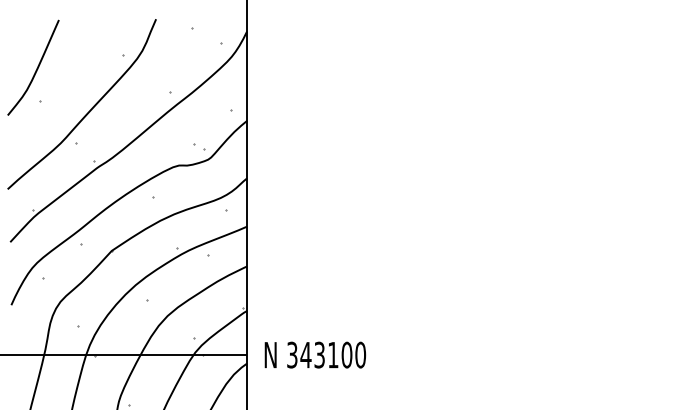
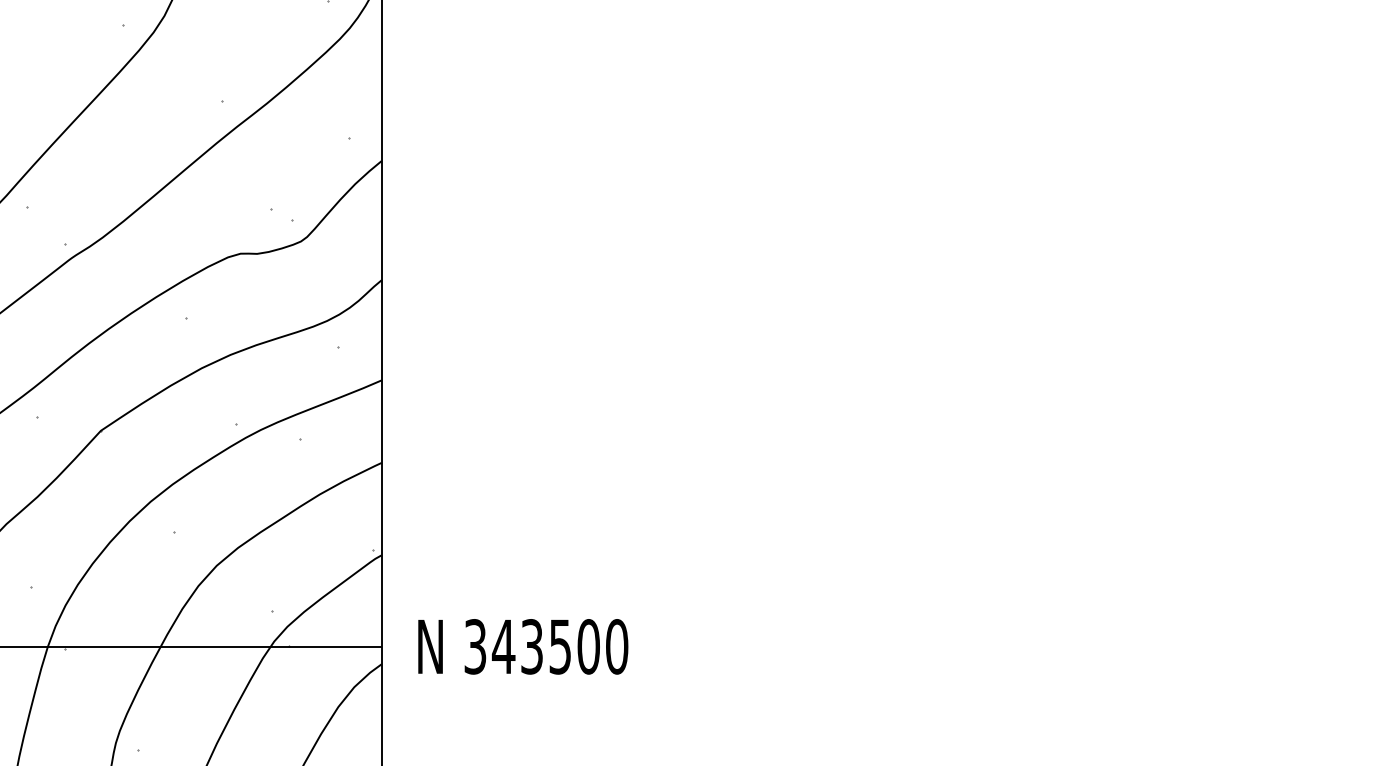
text: (333, 355) -> (560, 647), 343100 -> 343500

